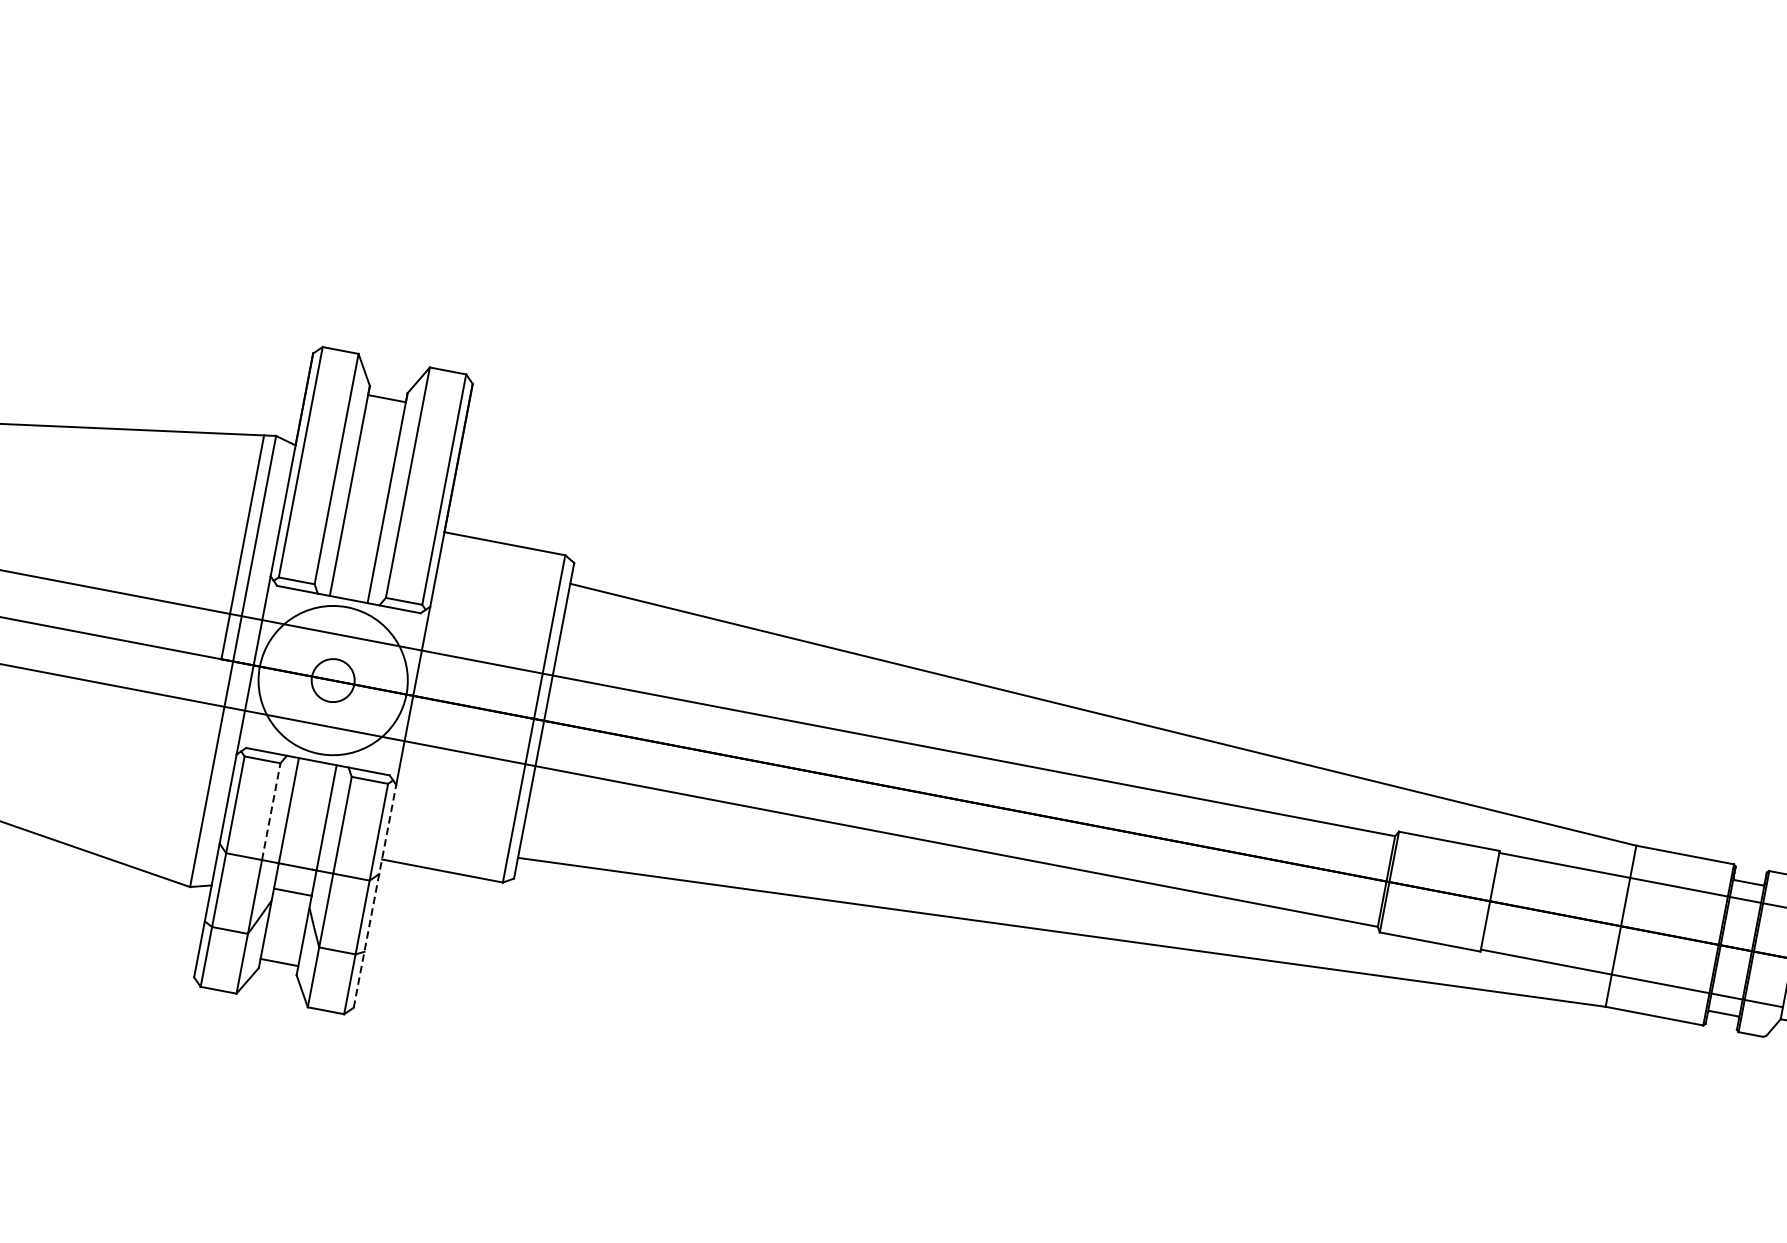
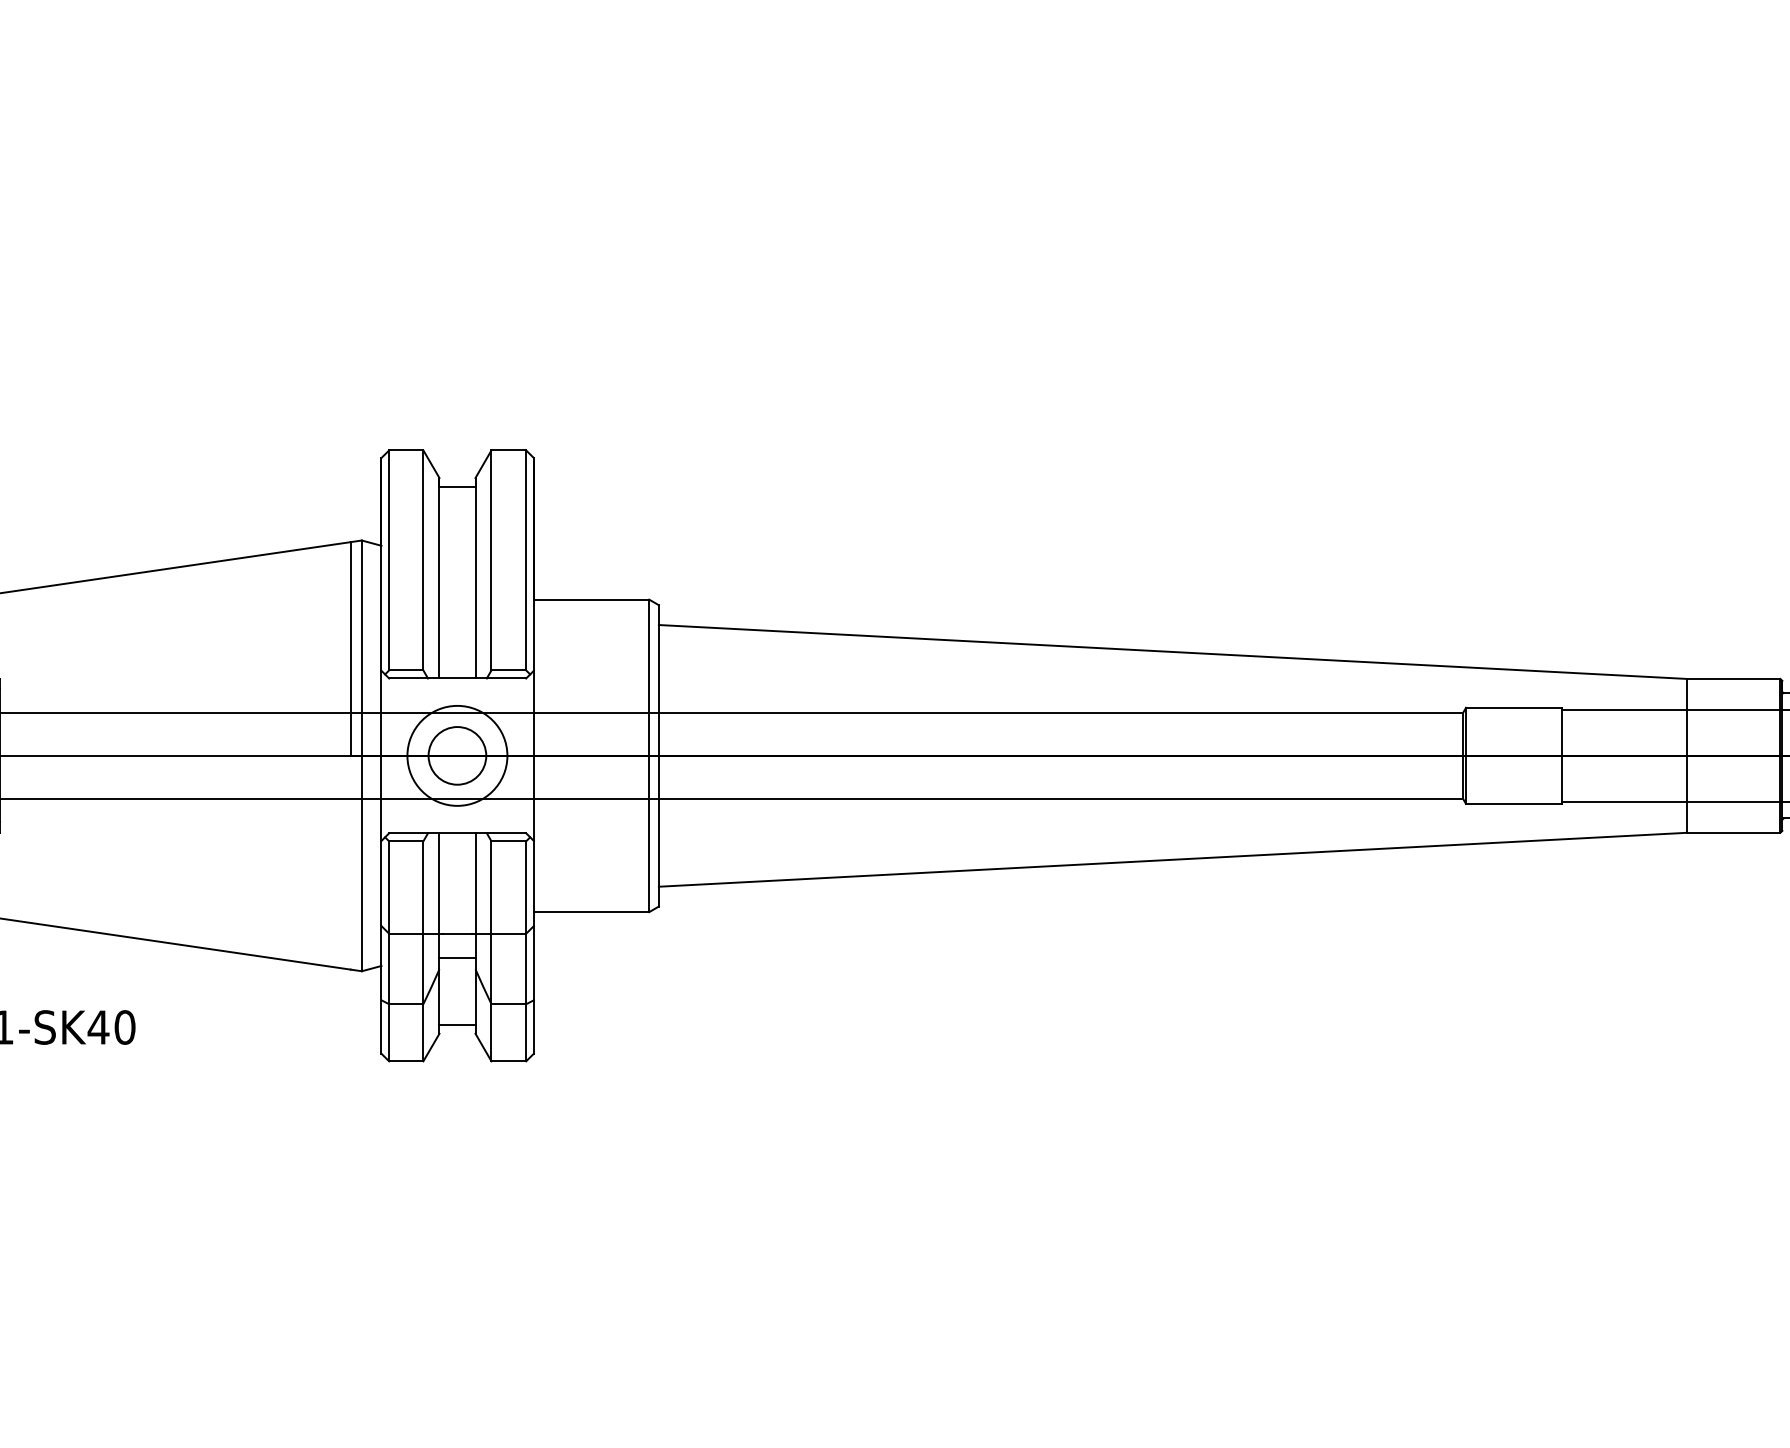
circle: (333, 680) -> (457, 755), size x0.71
circle: (333, 680) -> (457, 755), size x1.43
line: (271, 811) -> (423, 887), dashed -> solid
line: (374, 895) -> (533, 946), dashed -> solid

